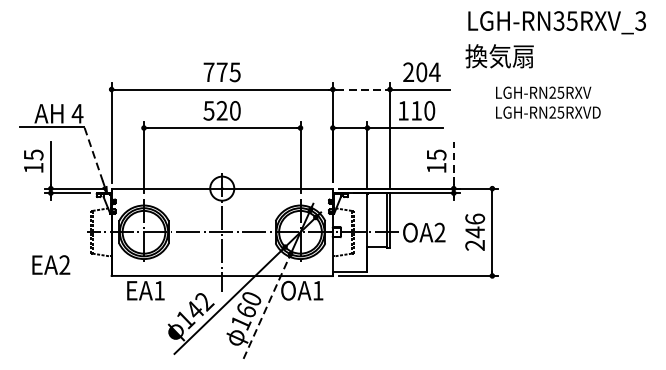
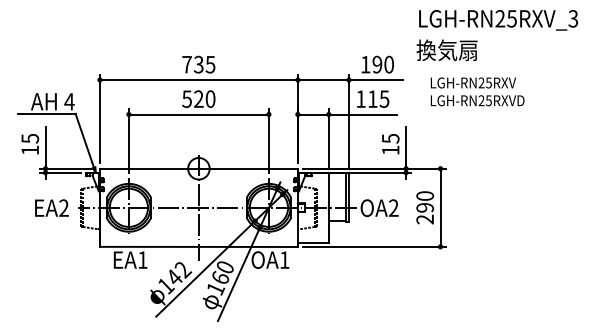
text: (559, 20) -> (500, 18), LGH-RN35RXV_3 -> LGH-RN25RXV_3
text: (221, 72) -> (198, 64), 775 -> 735
text: (421, 72) -> (377, 64), 204 -> 190
line: (361, 89) -> (323, 80), dashed -> solid
text: (548, 102) -> (477, 91), moved
text: (429, 110) -> (384, 98), 110 -> 115
line: (93, 154) -> (83, 138), dashed -> solid
line: (454, 162) -> (406, 145), dashed -> solid
text: (475, 226) -> (425, 202), 246 -> 290
text: (50, 264) -> (51, 207), moved
line: (266, 307) -> (238, 275), dashed -> solid

